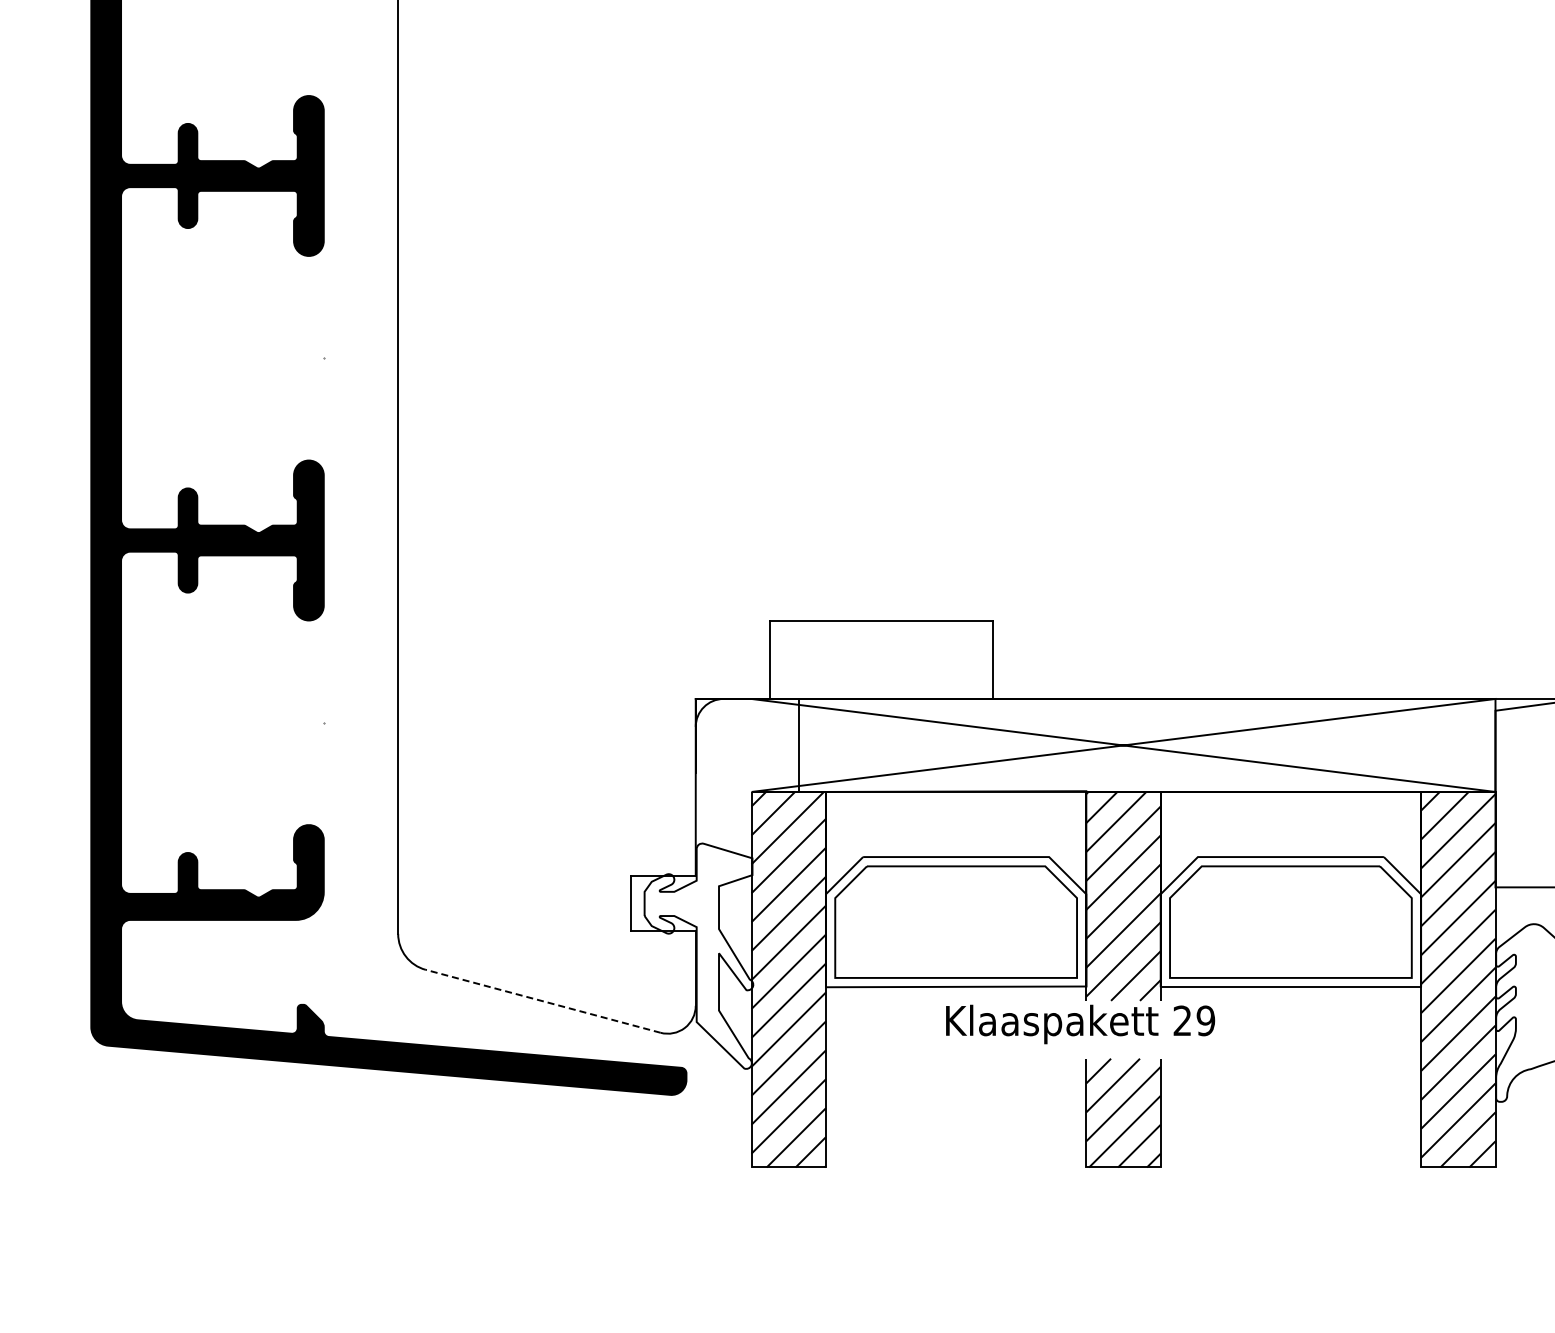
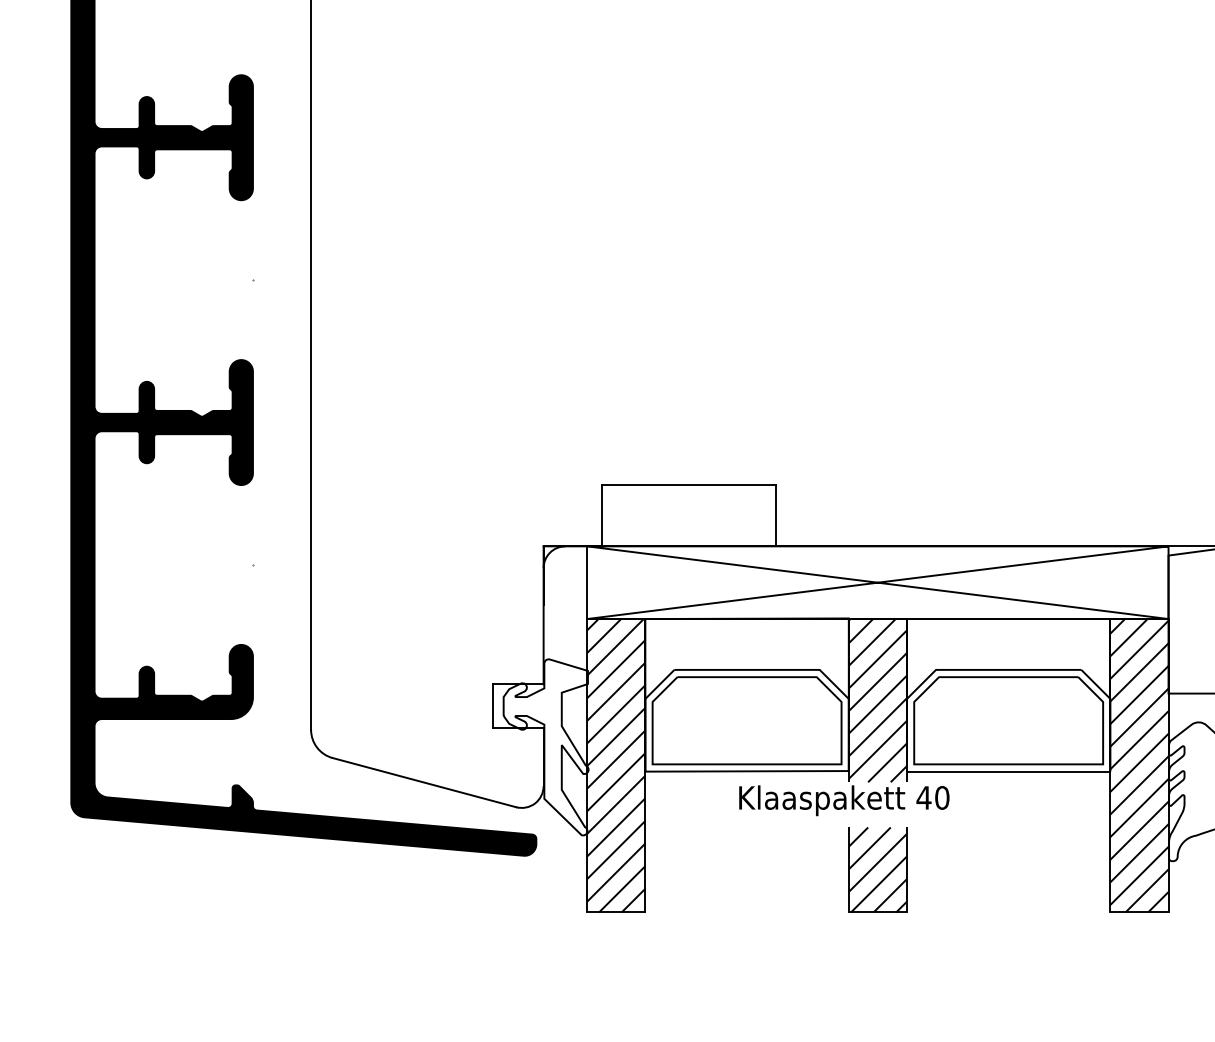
line: (798, 744) -> (587, 581), moved
line: (543, 1001) -> (424, 782), dashed -> solid
text: (1193, 1020) -> (932, 797), 29 -> 40

